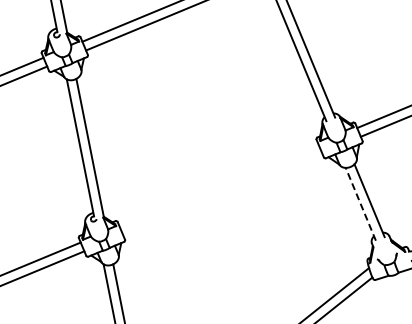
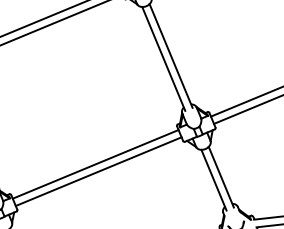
line: (218, 185) -> (95, 164), added
line: (222, 193) -> (98, 171), added
line: (360, 203) -> (213, 179), dashed -> solid

